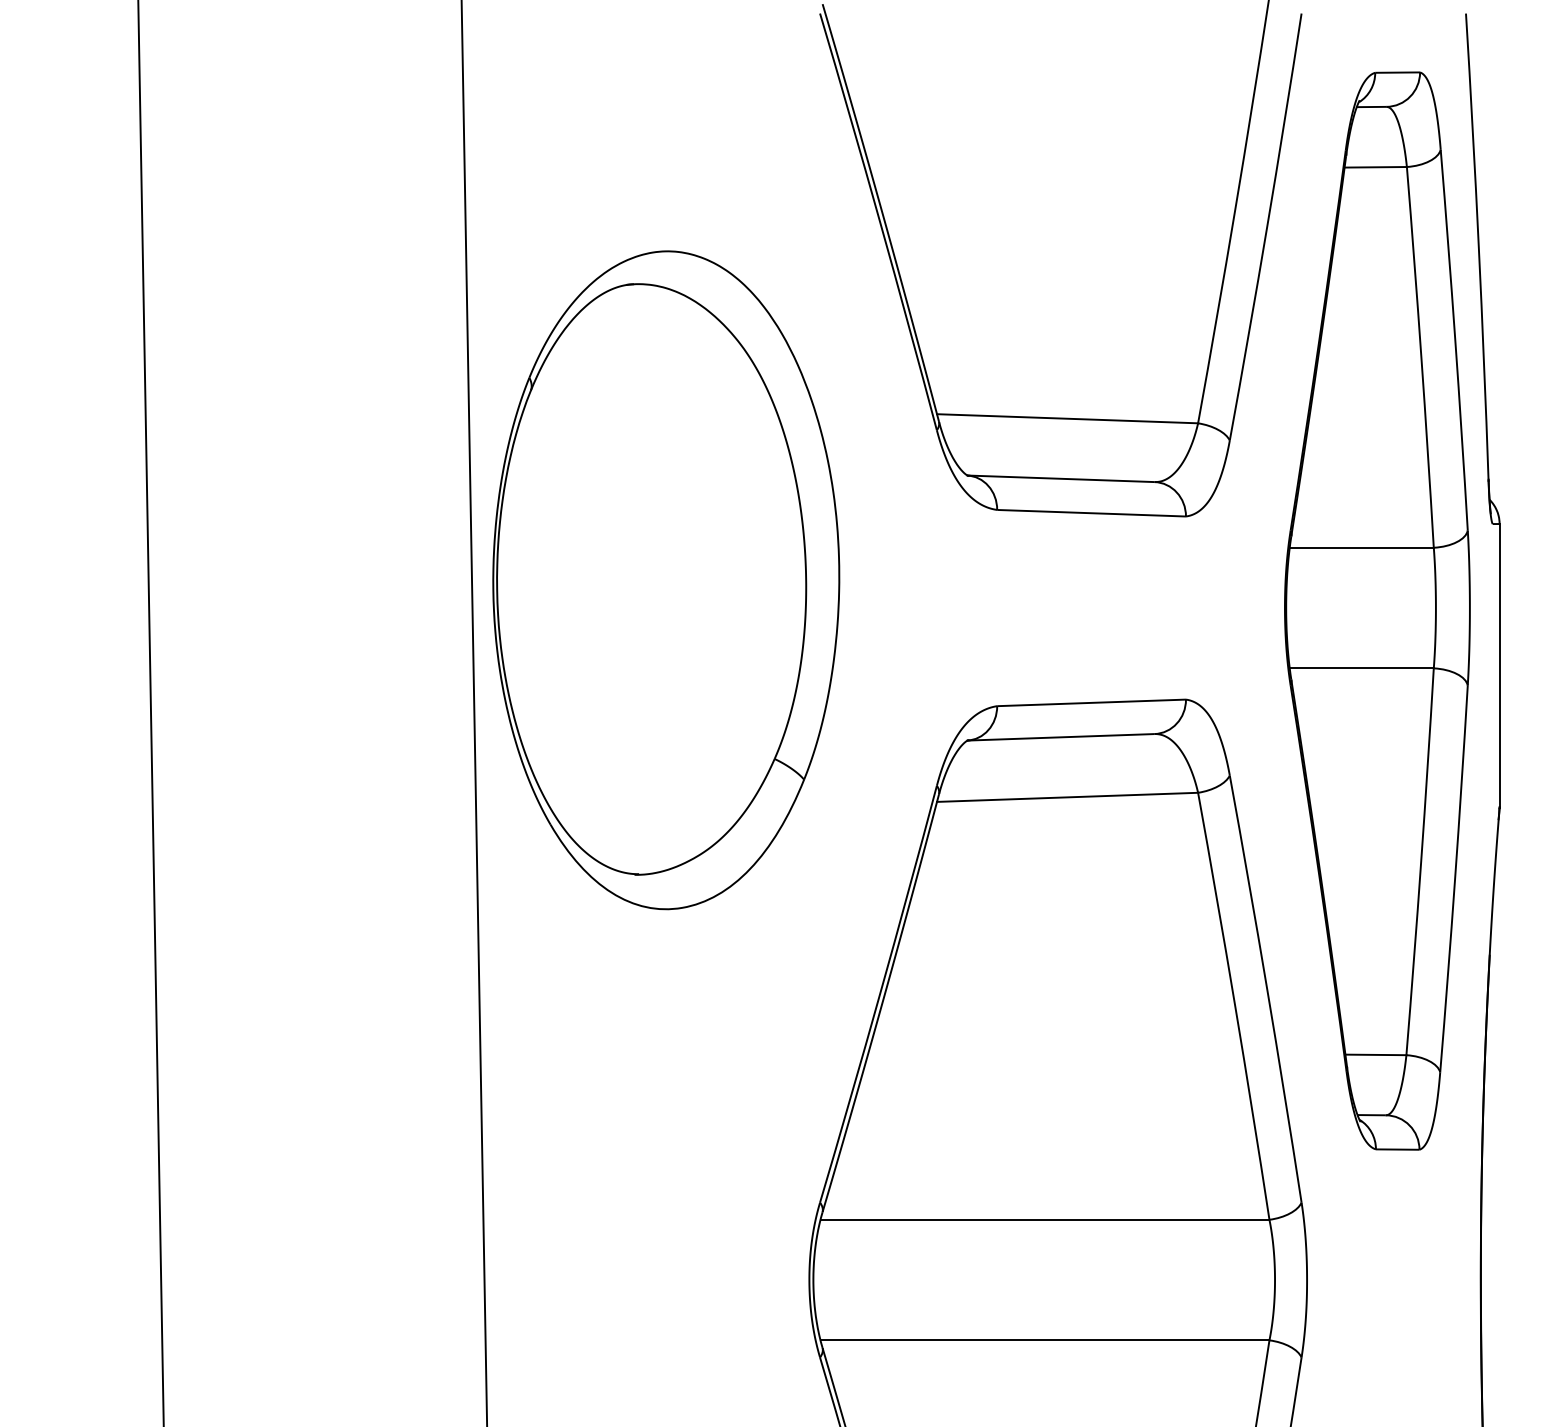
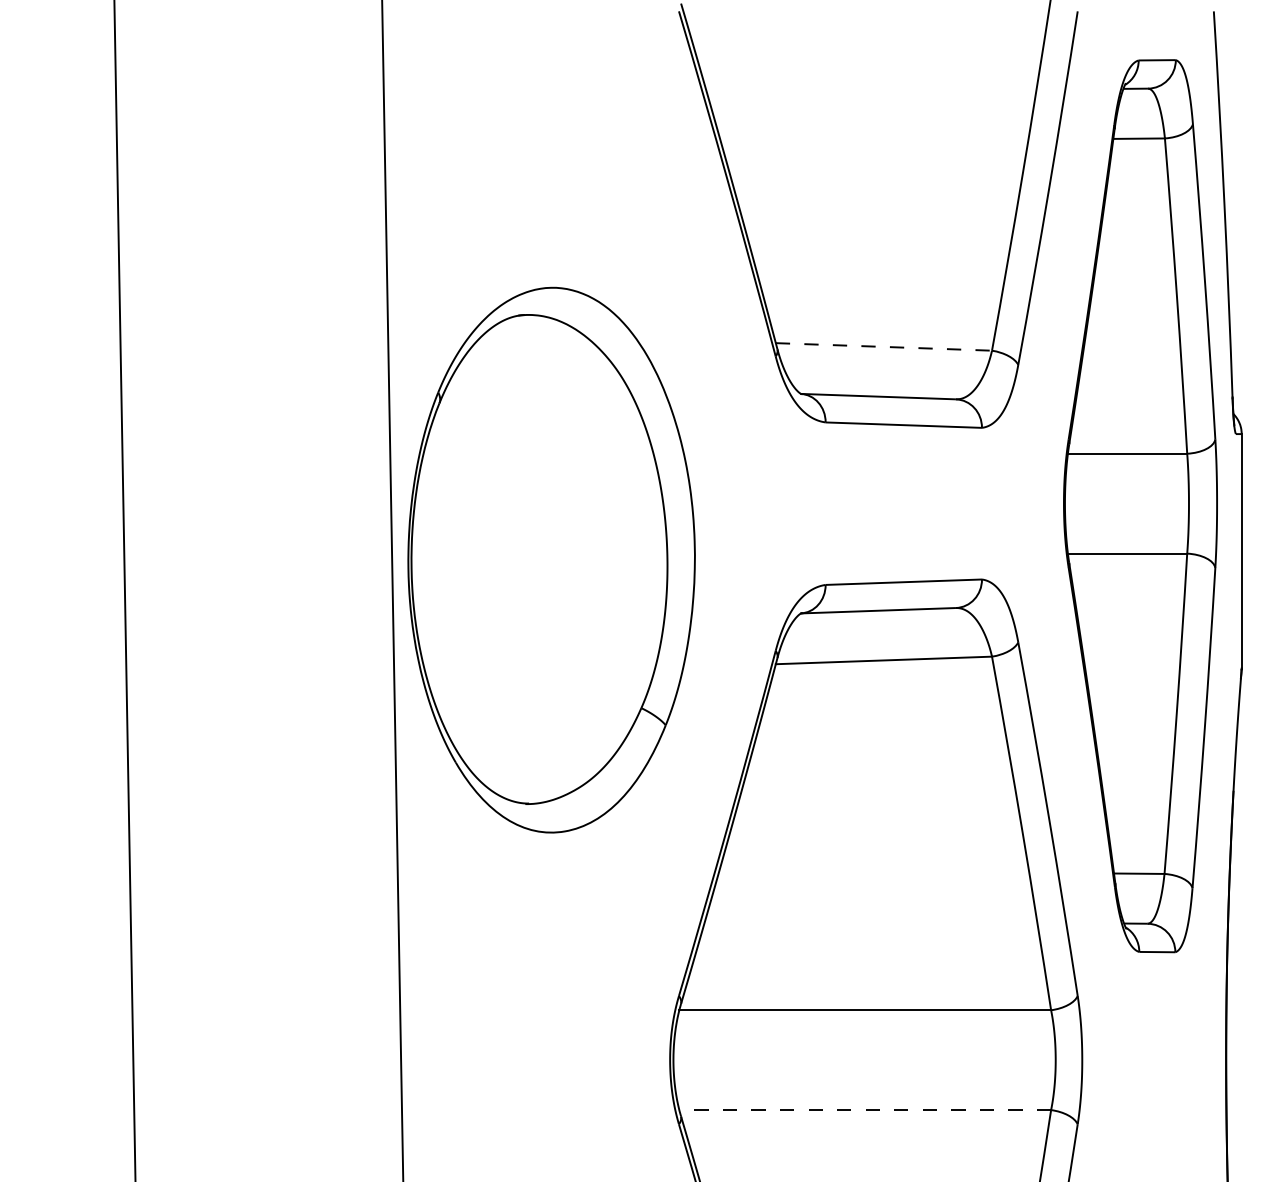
line: (1067, 418) -> (883, 346), solid -> dashed
part: (666, 580) -> (551, 560), moved
line: (1044, 1340) -> (864, 1110), solid -> dashed

